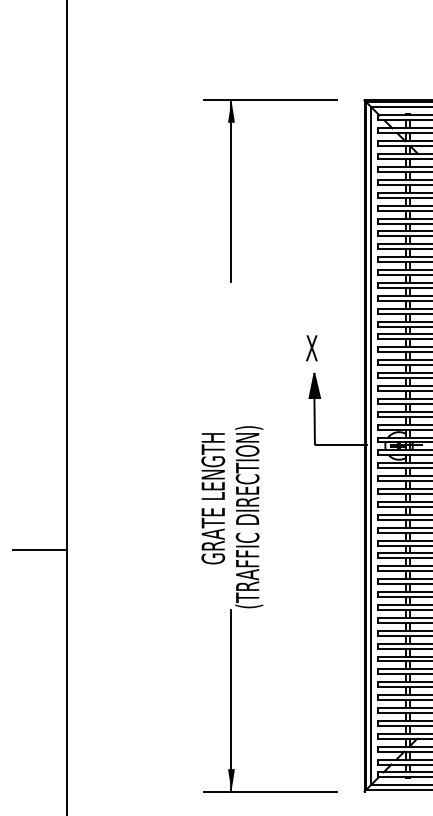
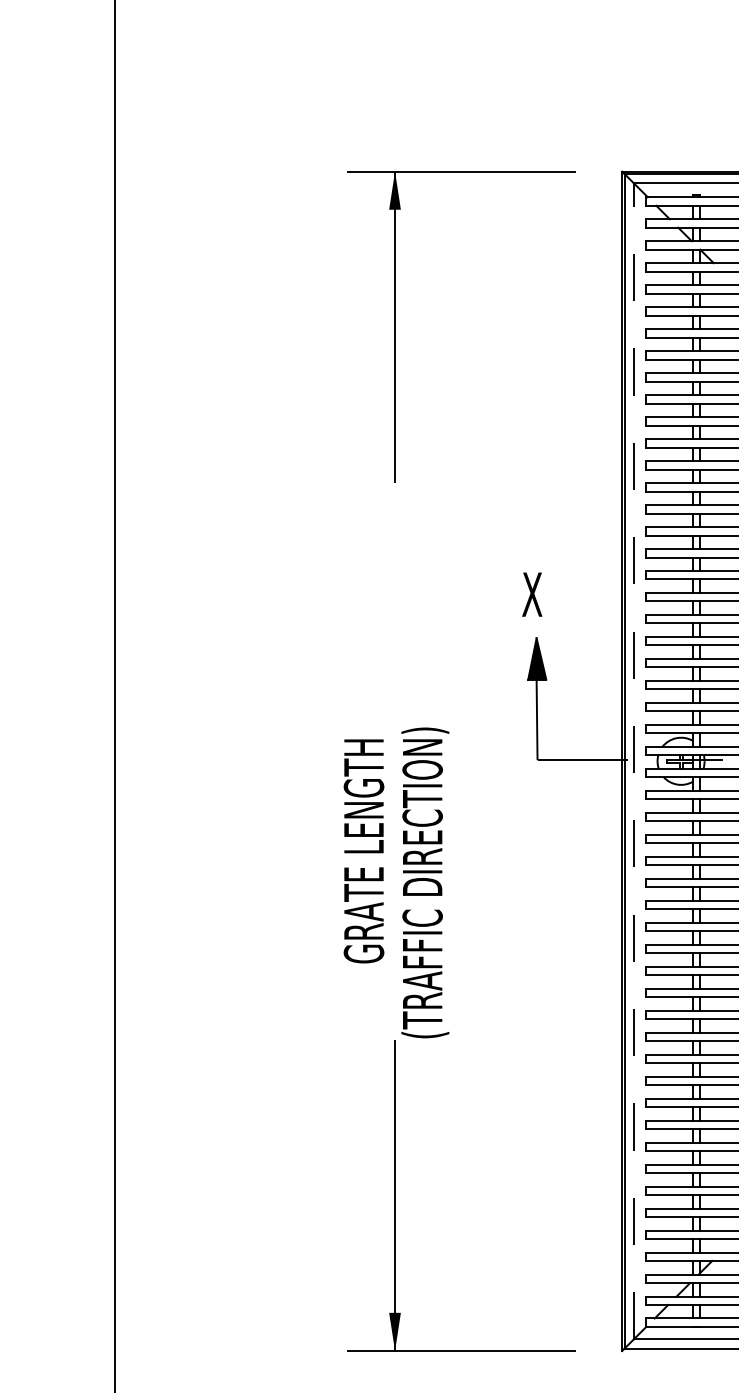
line: (371, 445) -> (634, 760), solid -> dashed
line: (39, 549) -> (67, 937), removed

